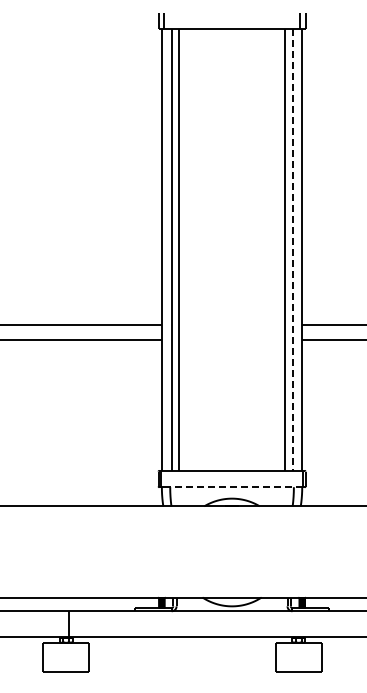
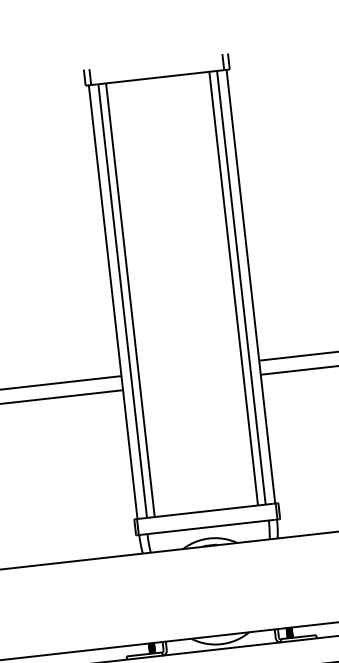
line: (292, 249) -> (241, 287), dashed -> solid
line: (232, 487) -> (208, 527), dashed -> solid

